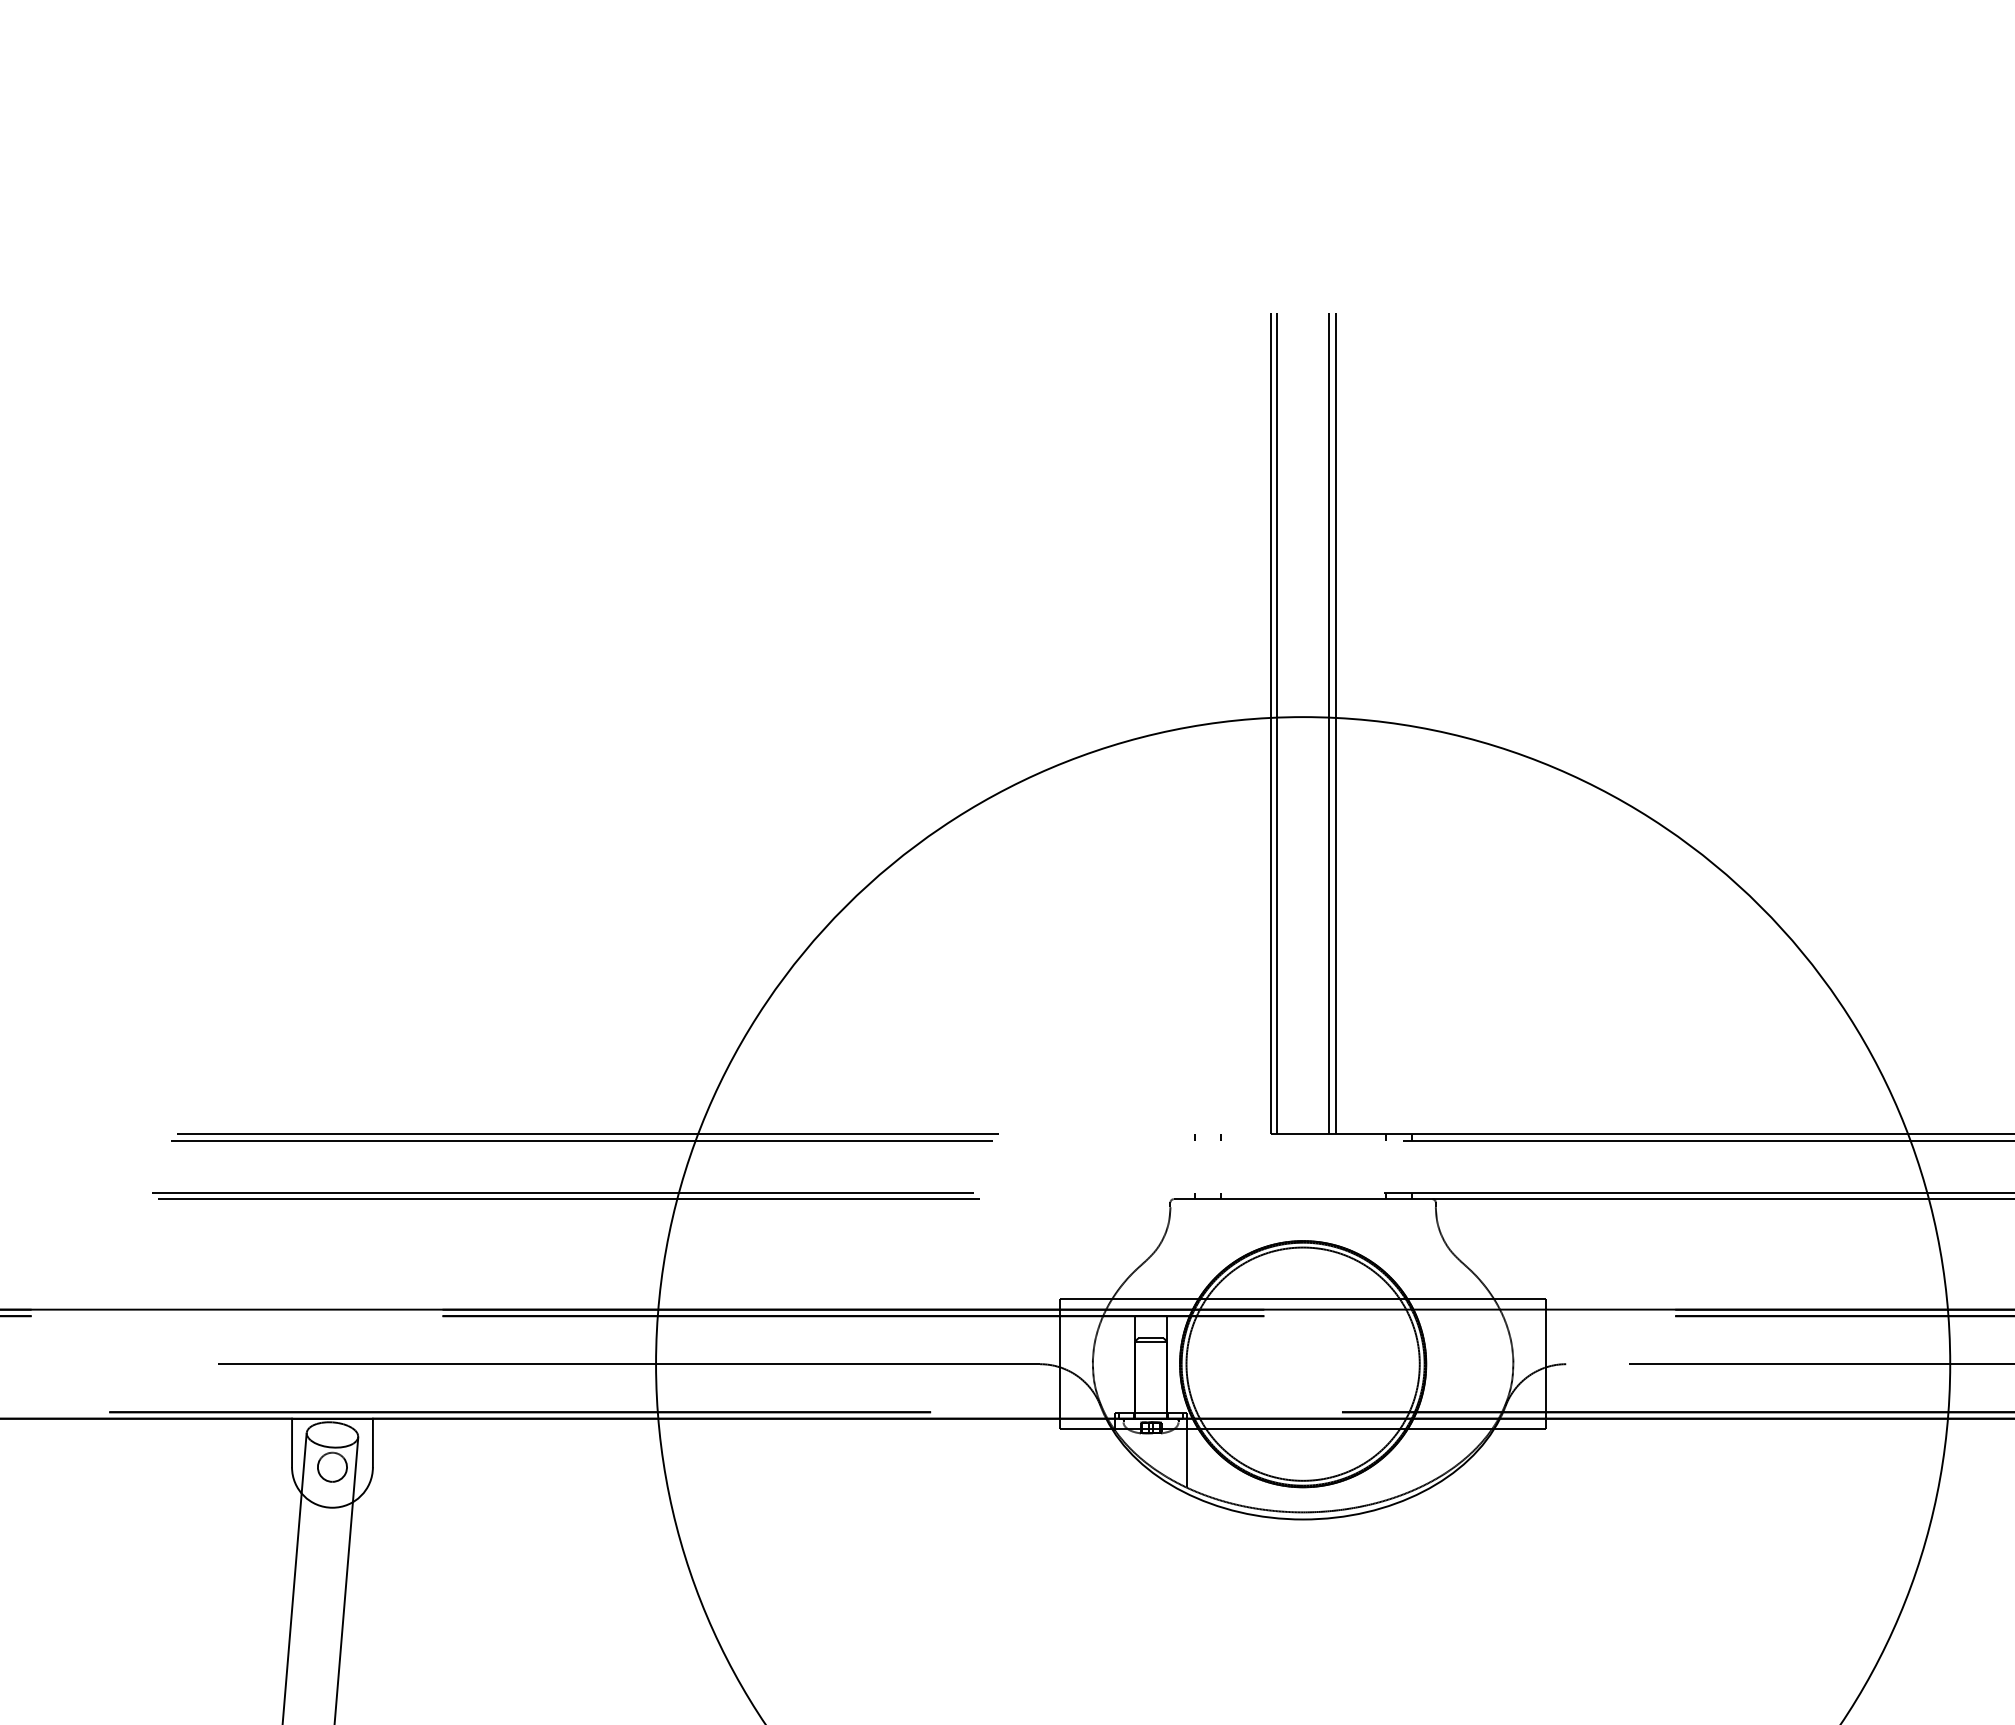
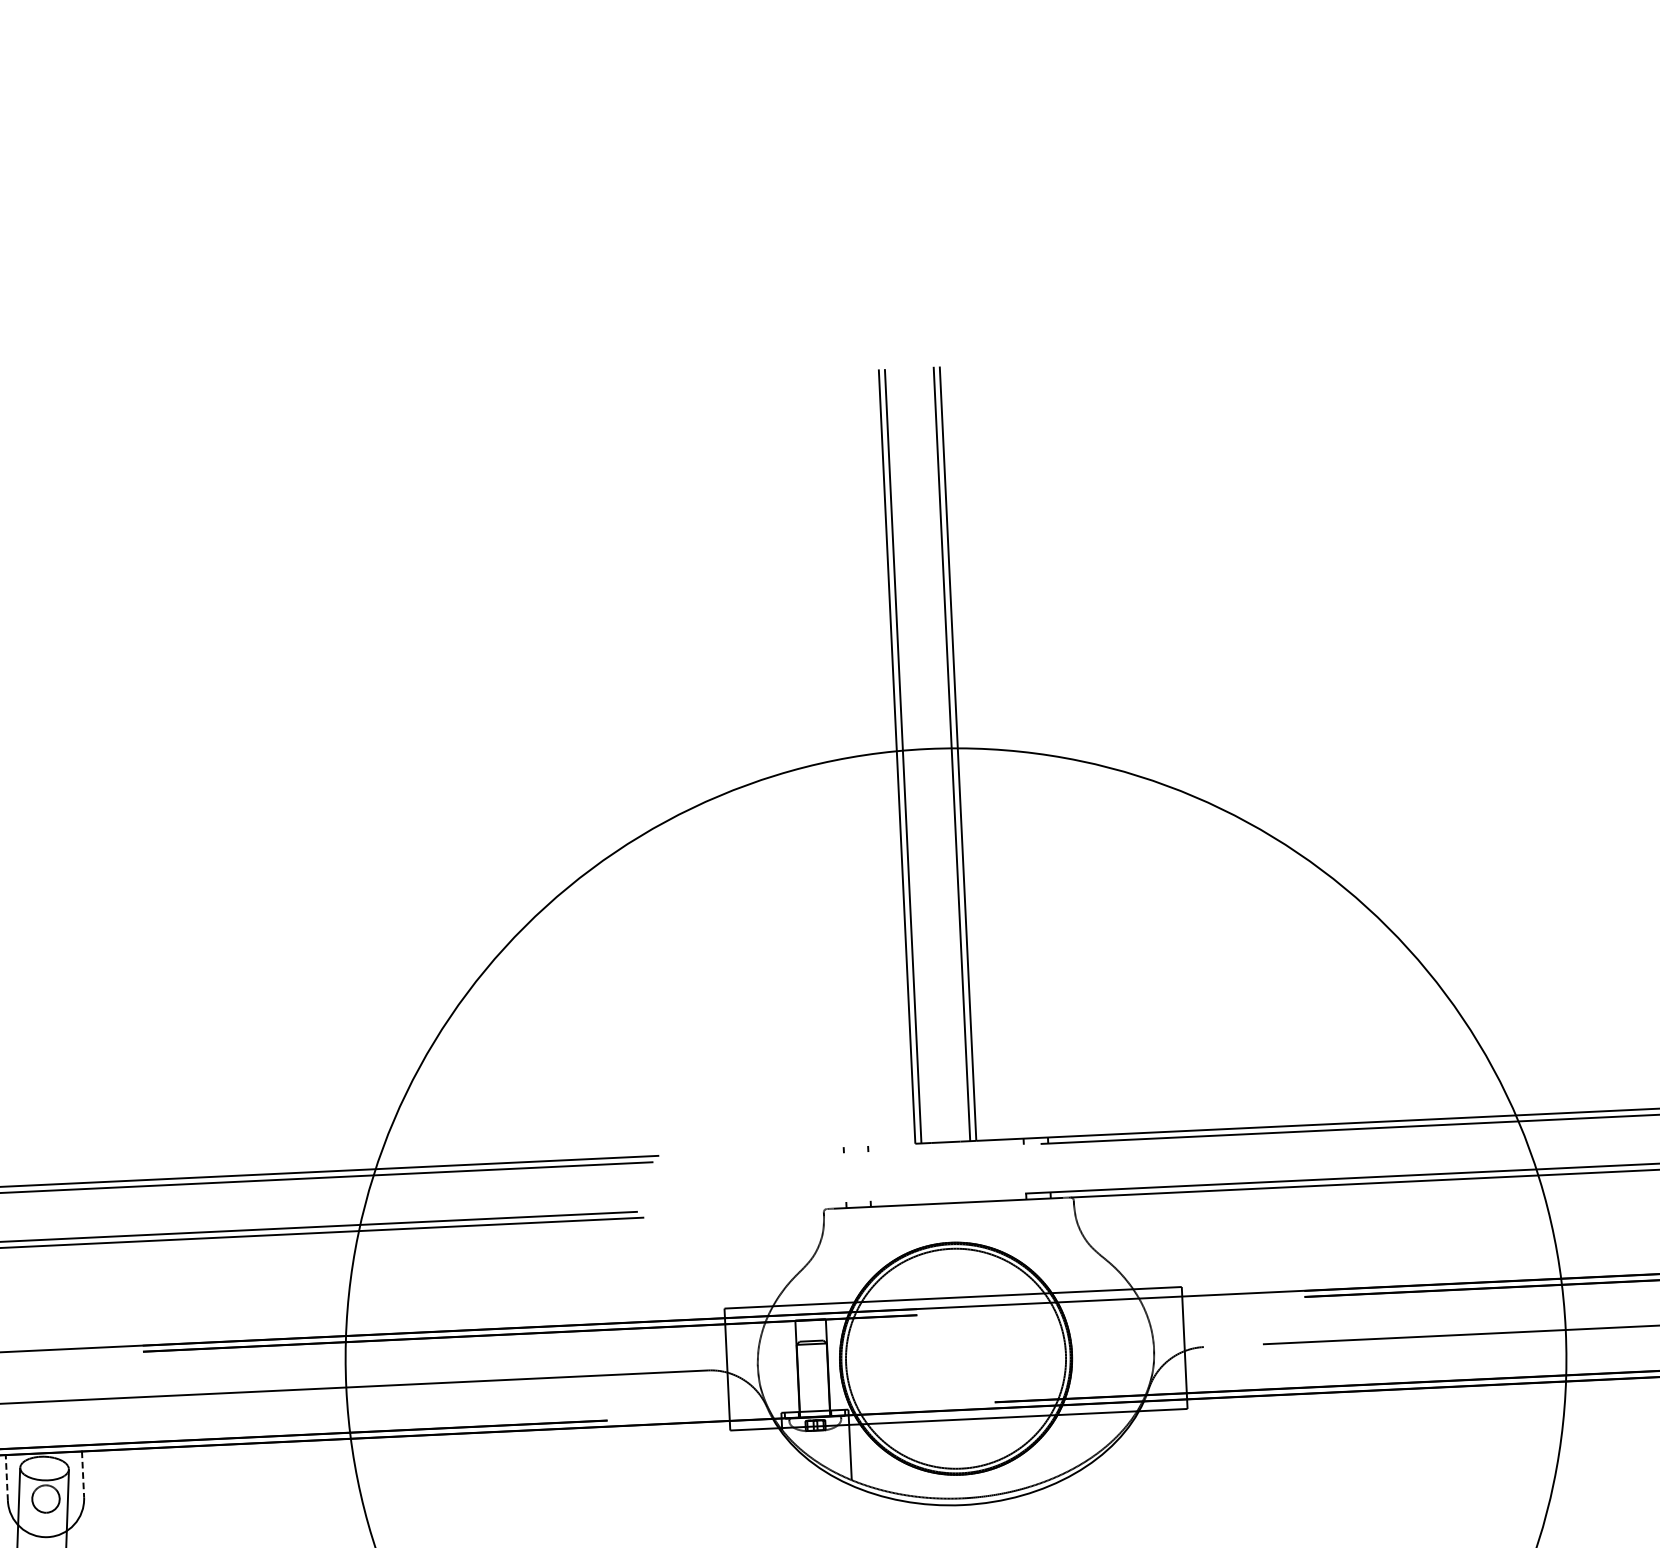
line: (292, 1442) -> (7, 1477), solid -> dashed
line: (372, 1443) -> (82, 1474), solid -> dashed

